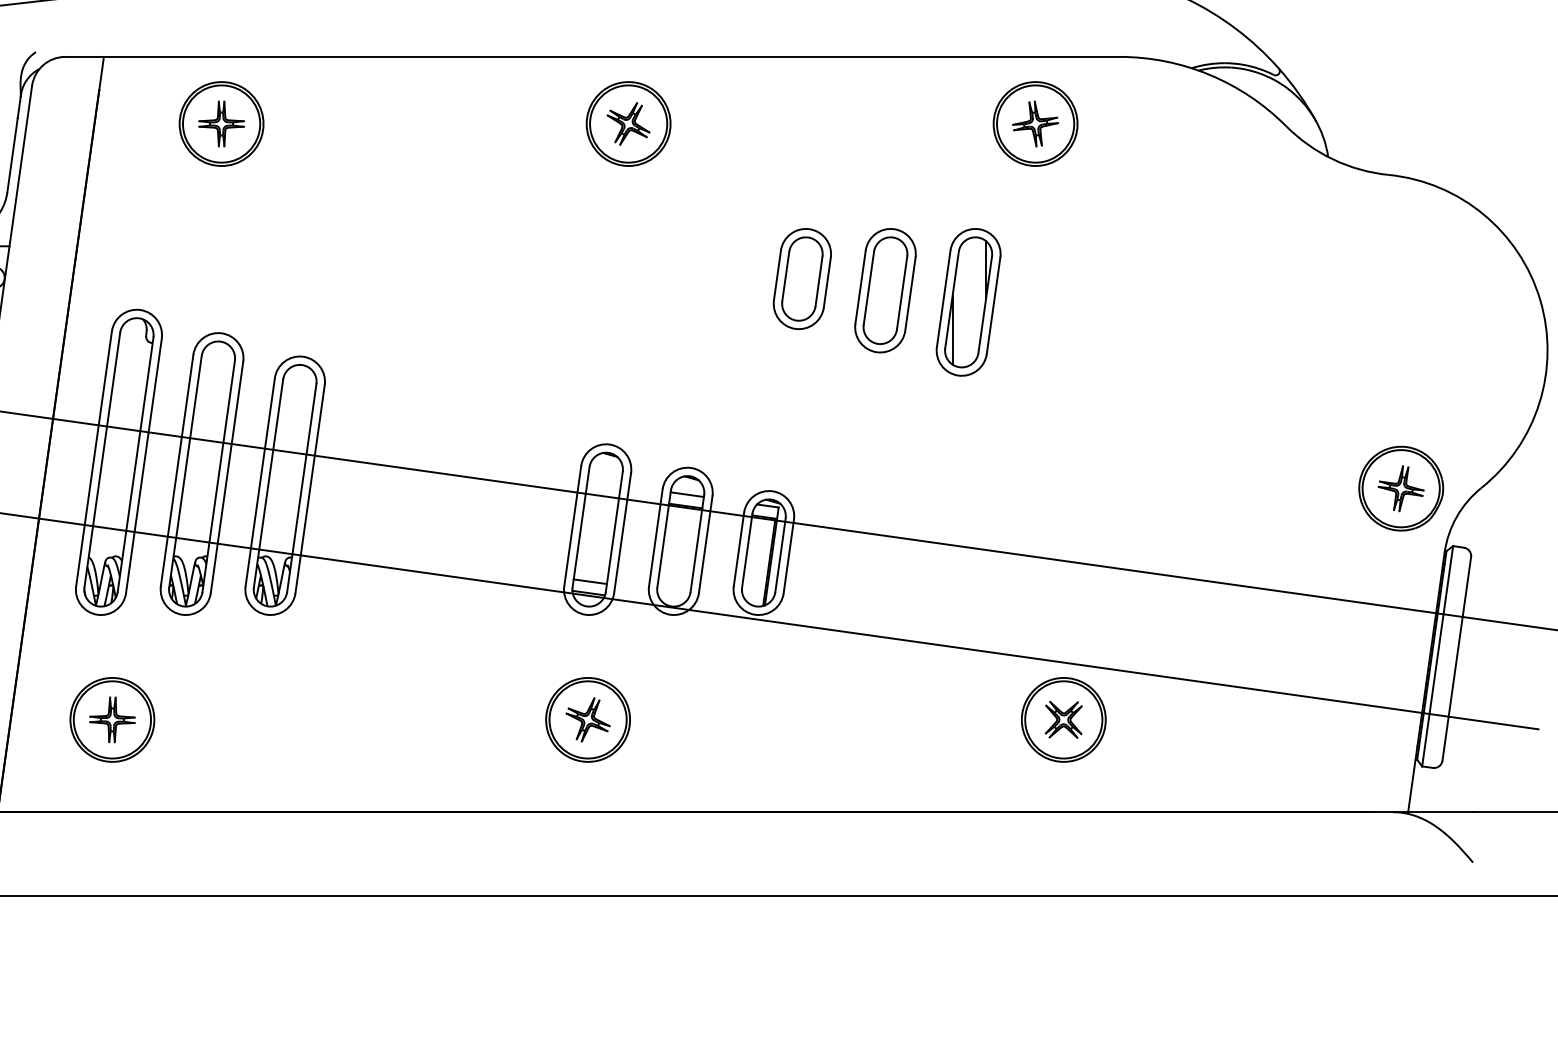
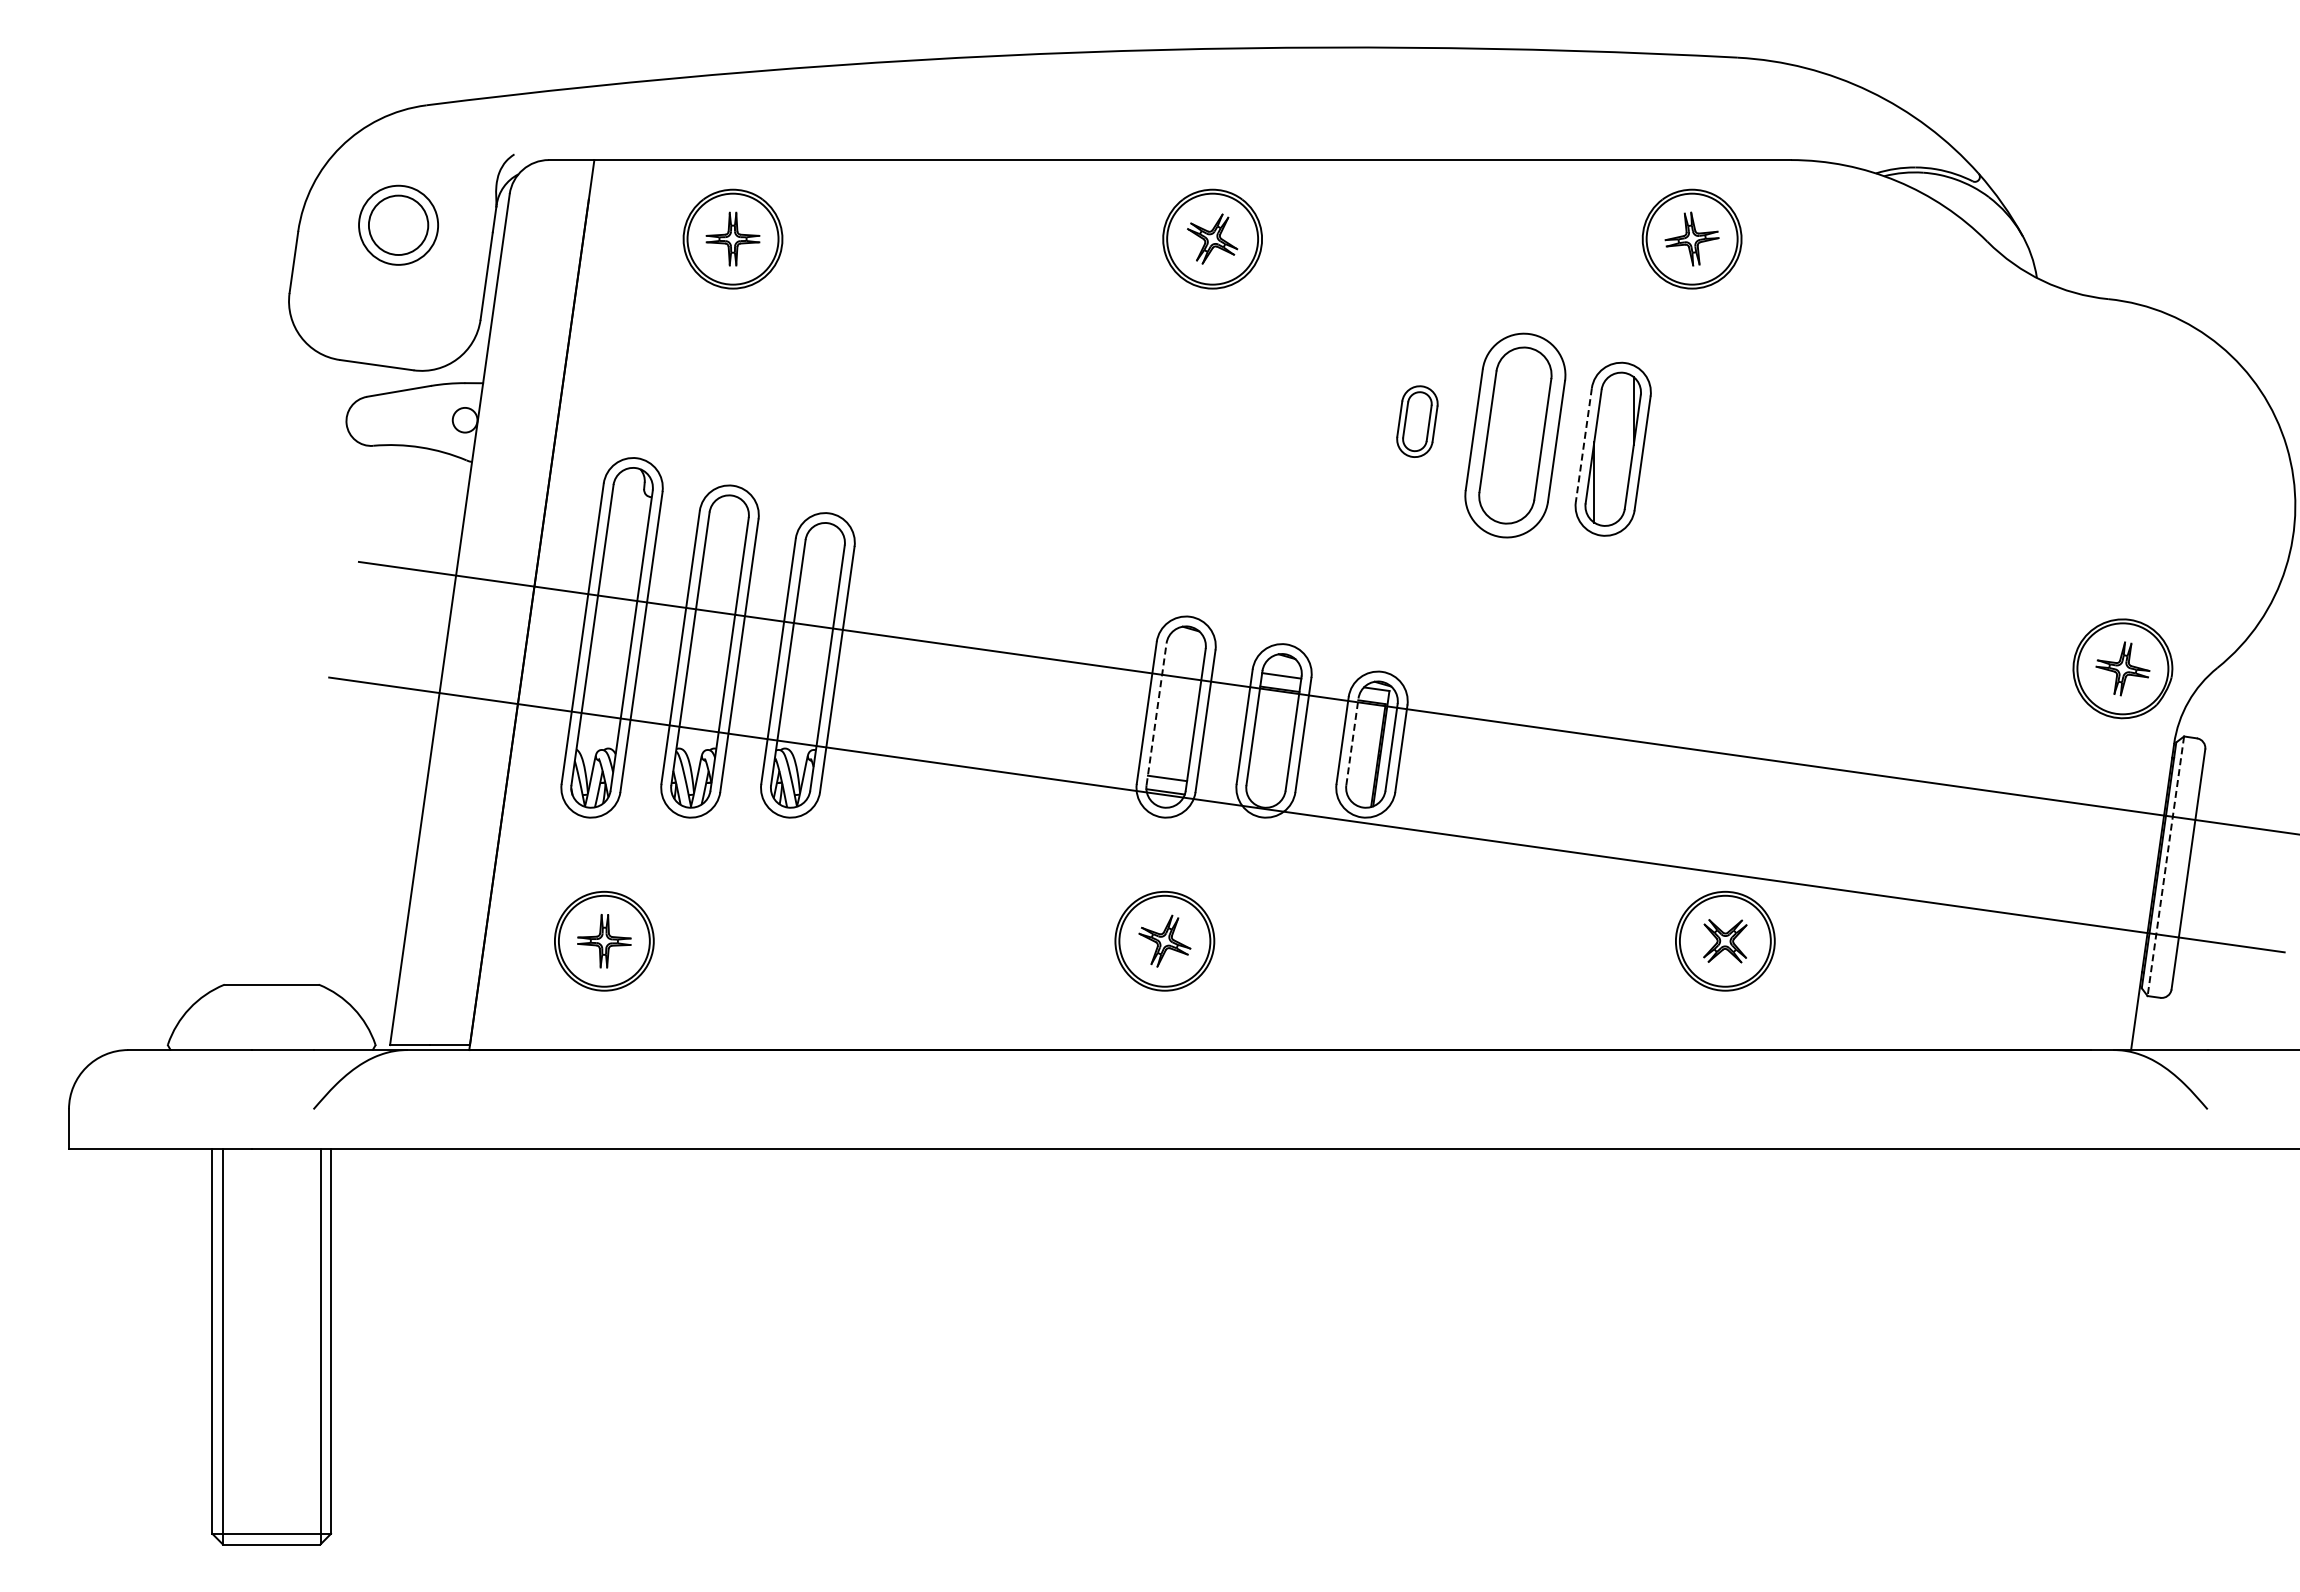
part: (802, 278) -> (1417, 421), size x0.6
part: (884, 290) -> (1514, 435), size x1.4
line: (943, 299) -> (1583, 445), solid -> dashed
line: (581, 527) -> (1156, 714), solid -> dashed
line: (747, 550) -> (1352, 741), solid -> dashed
line: (1437, 656) -> (2165, 866), solid -> dashed

